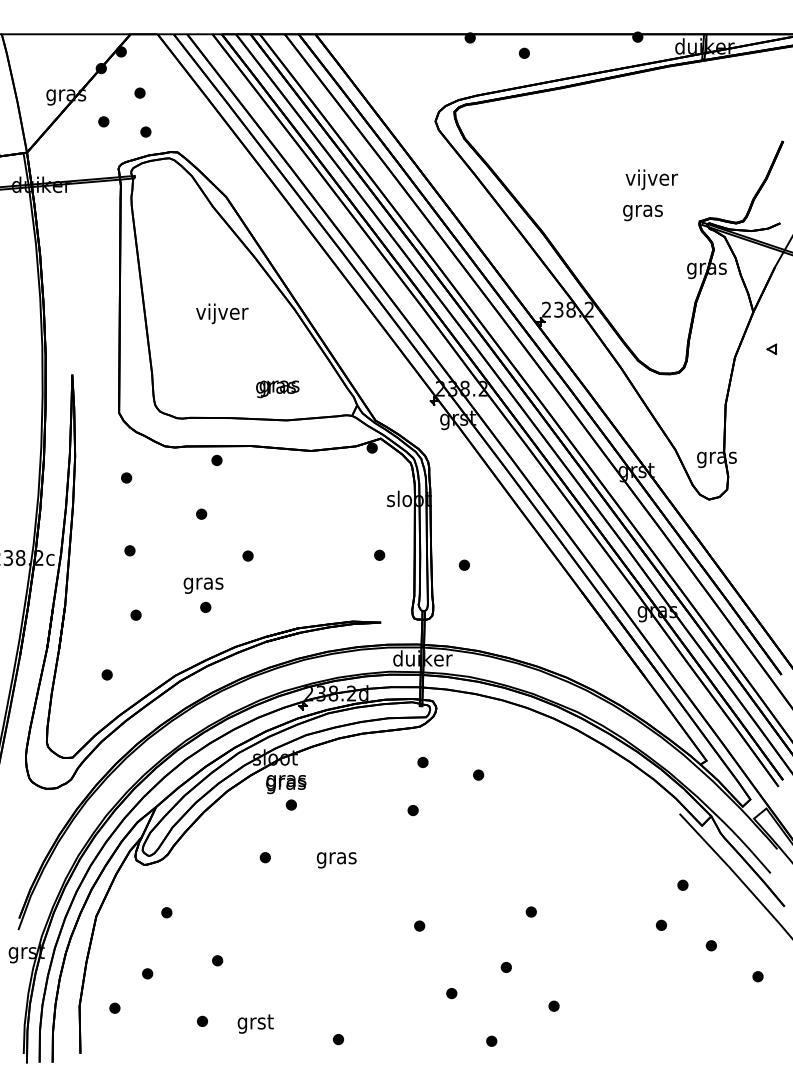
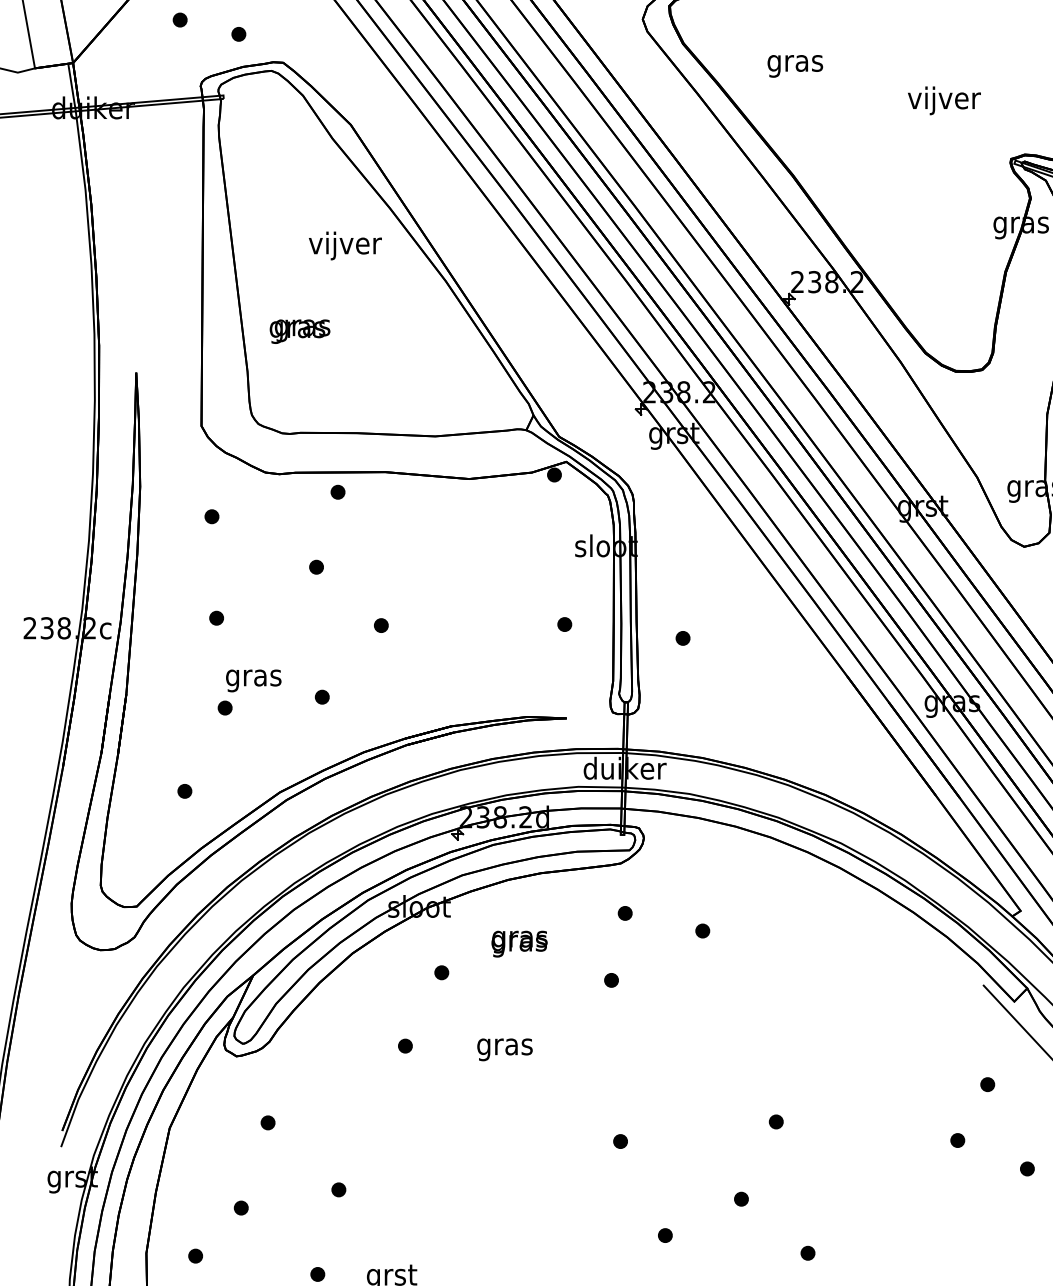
text: (642, 213) -> (794, 67), moved
text: (222, 313) -> (345, 245), moved
text: (277, 389) -> (299, 331), moved
text: (203, 585) -> (253, 680), moved
text: (286, 784) -> (519, 944), moved

